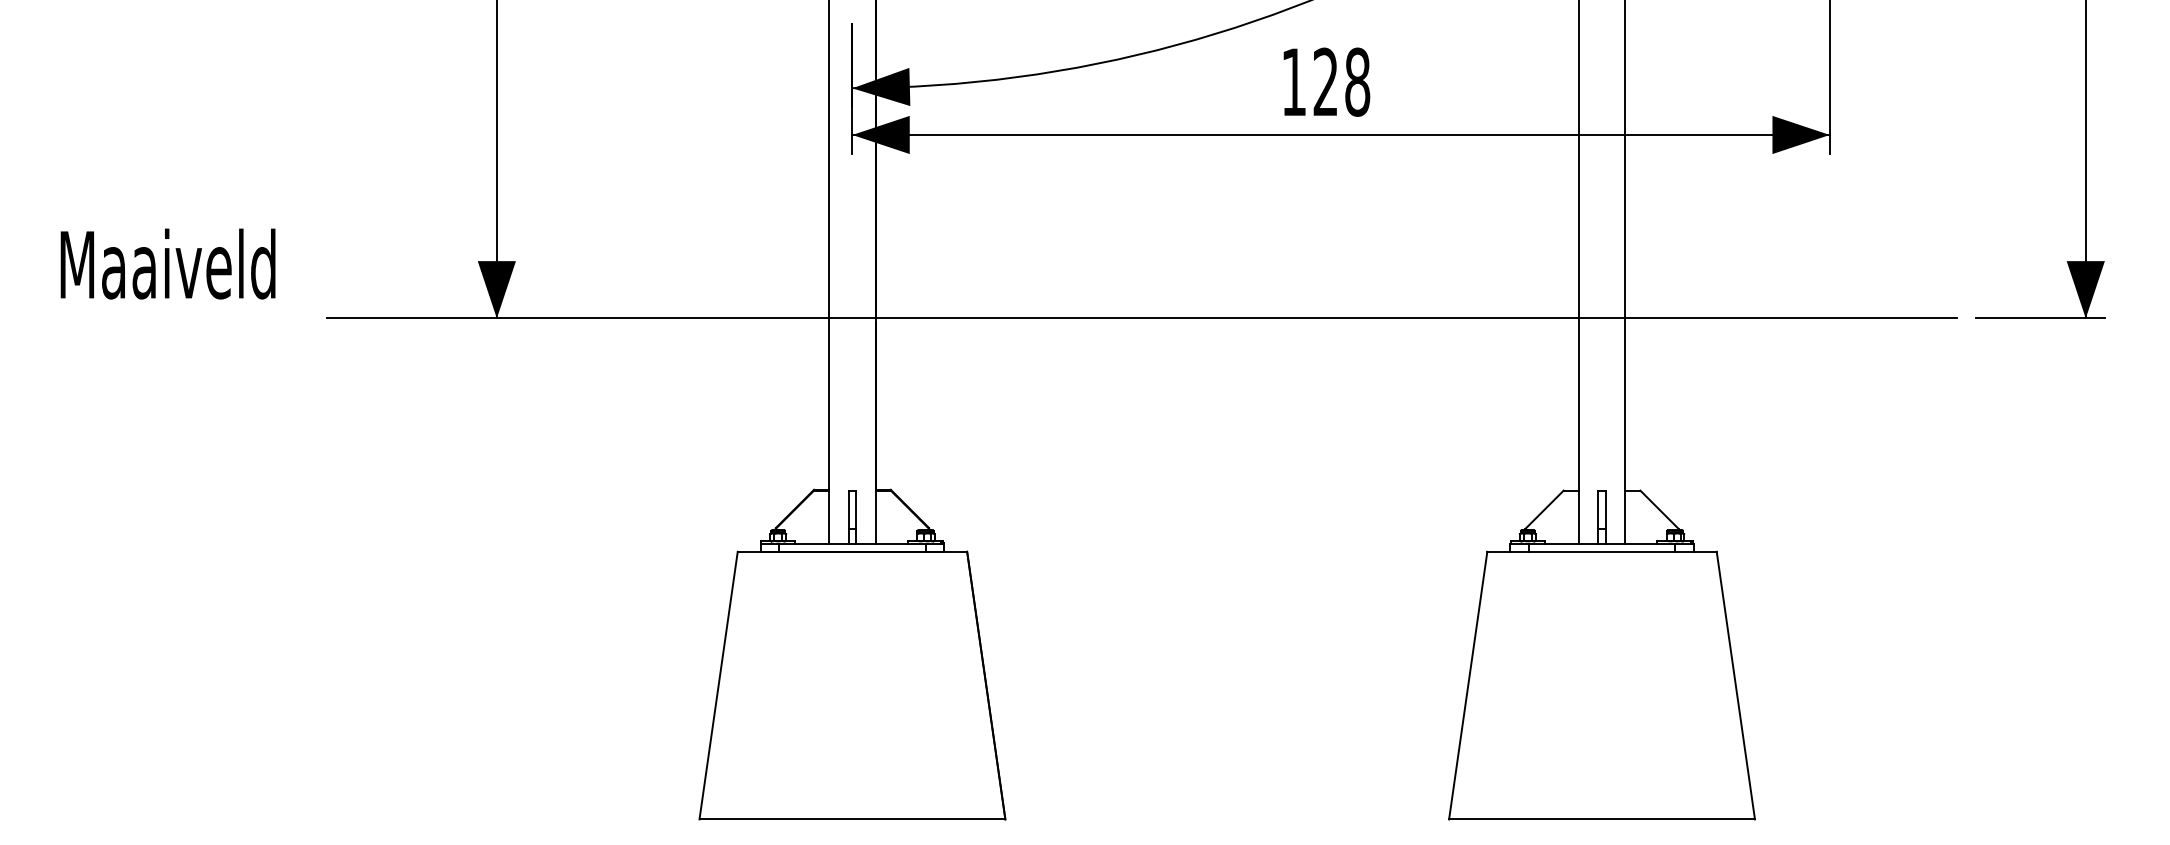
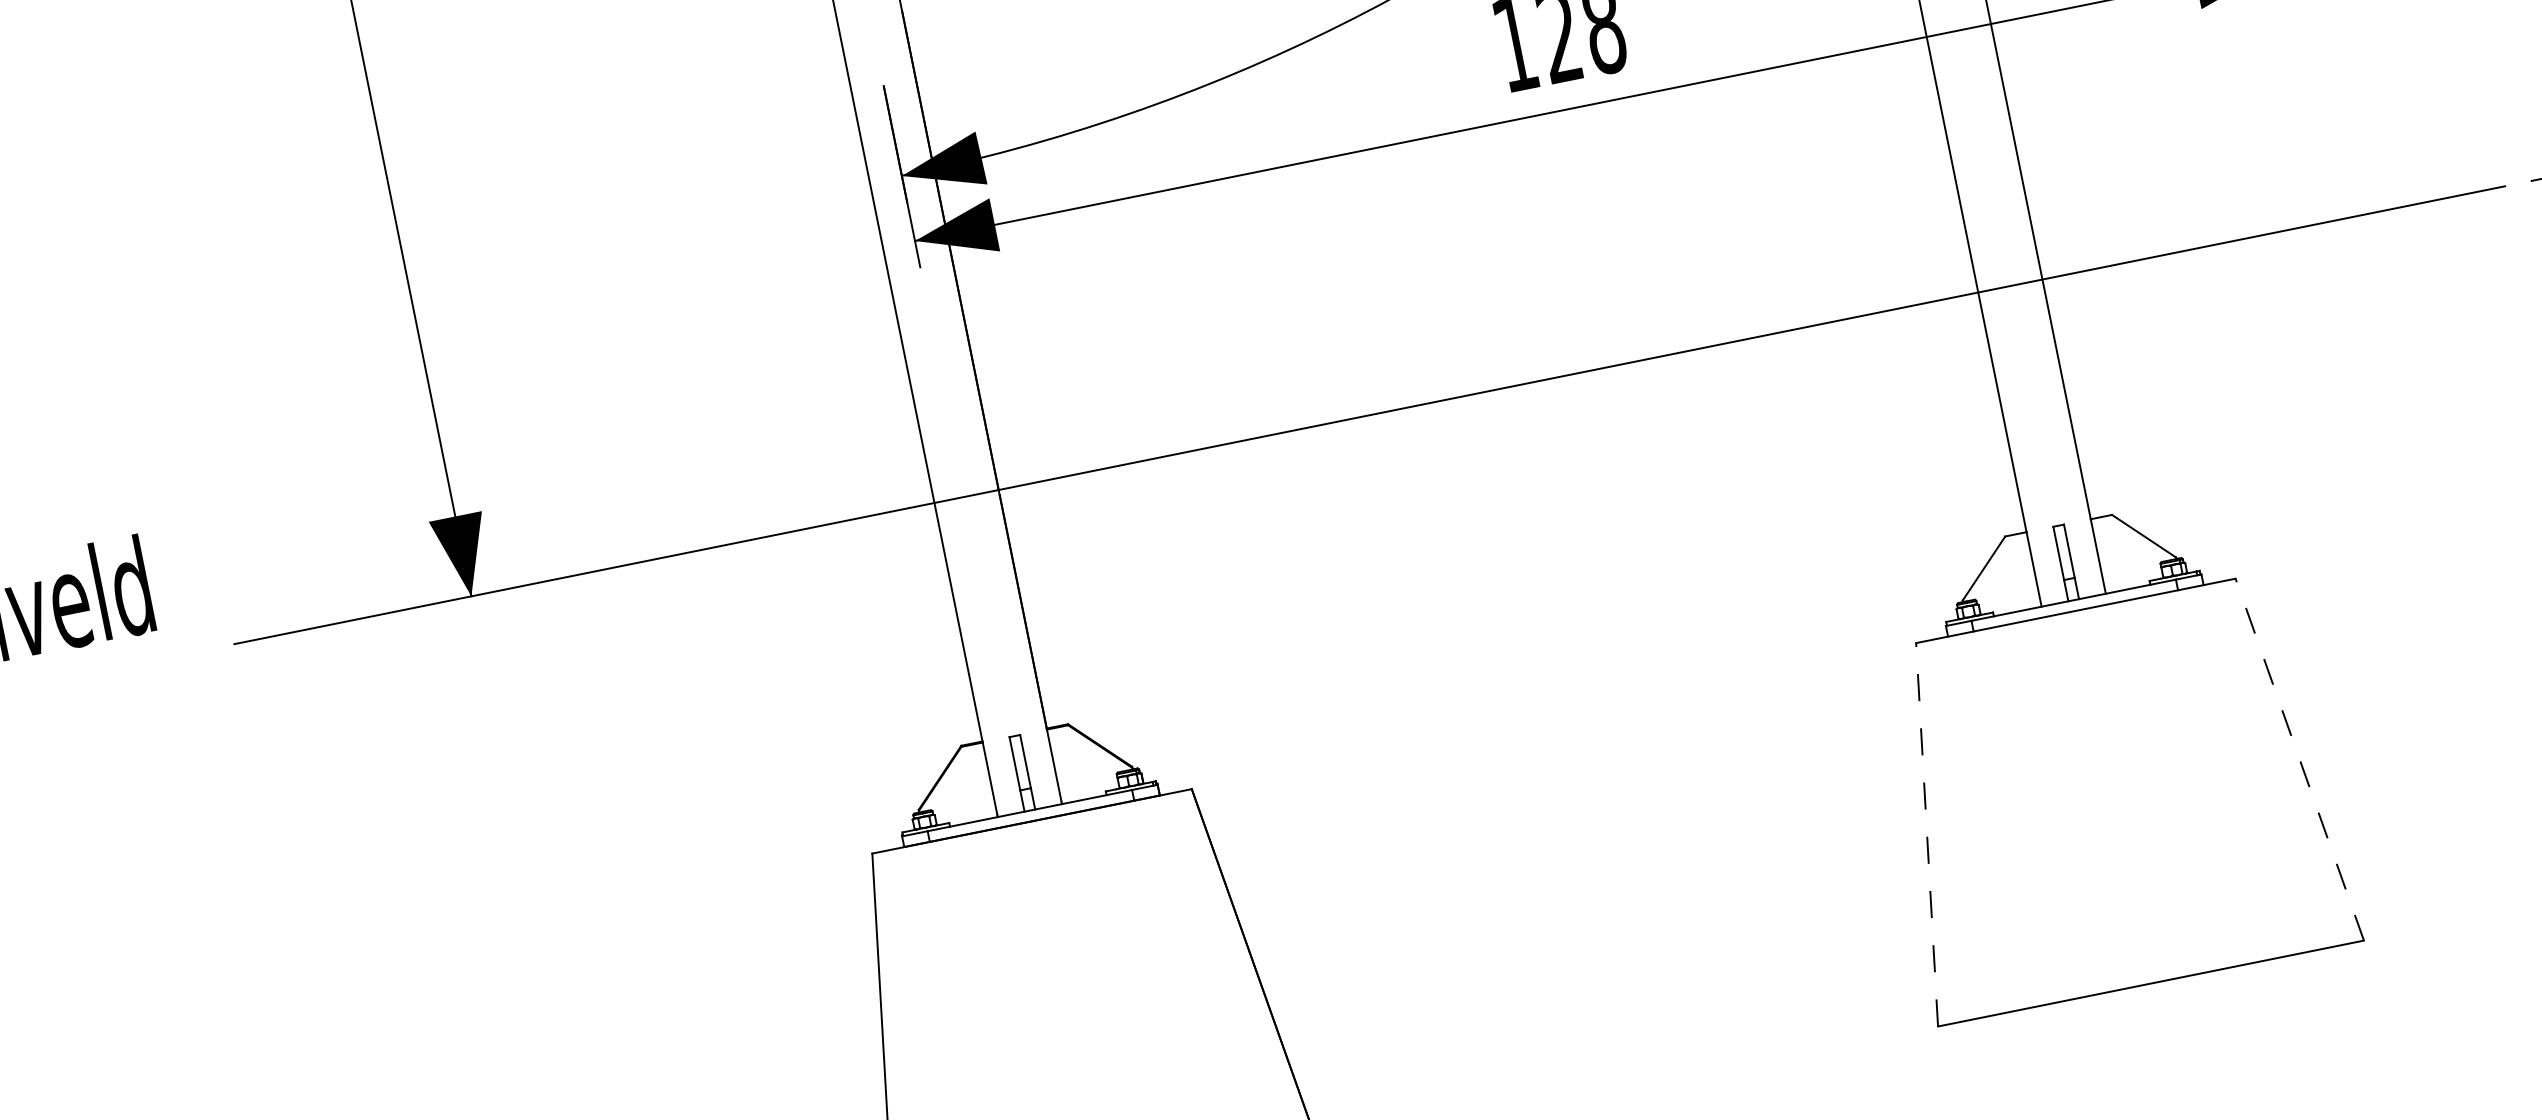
line: (1468, 685) -> (1927, 834), solid -> dashed
line: (1735, 685) -> (2299, 759), solid -> dashed

